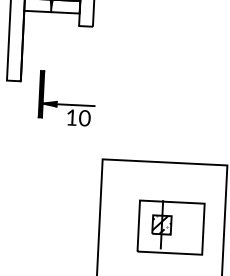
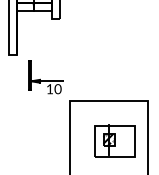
part: (65, 98) -> (45, 77), moved

